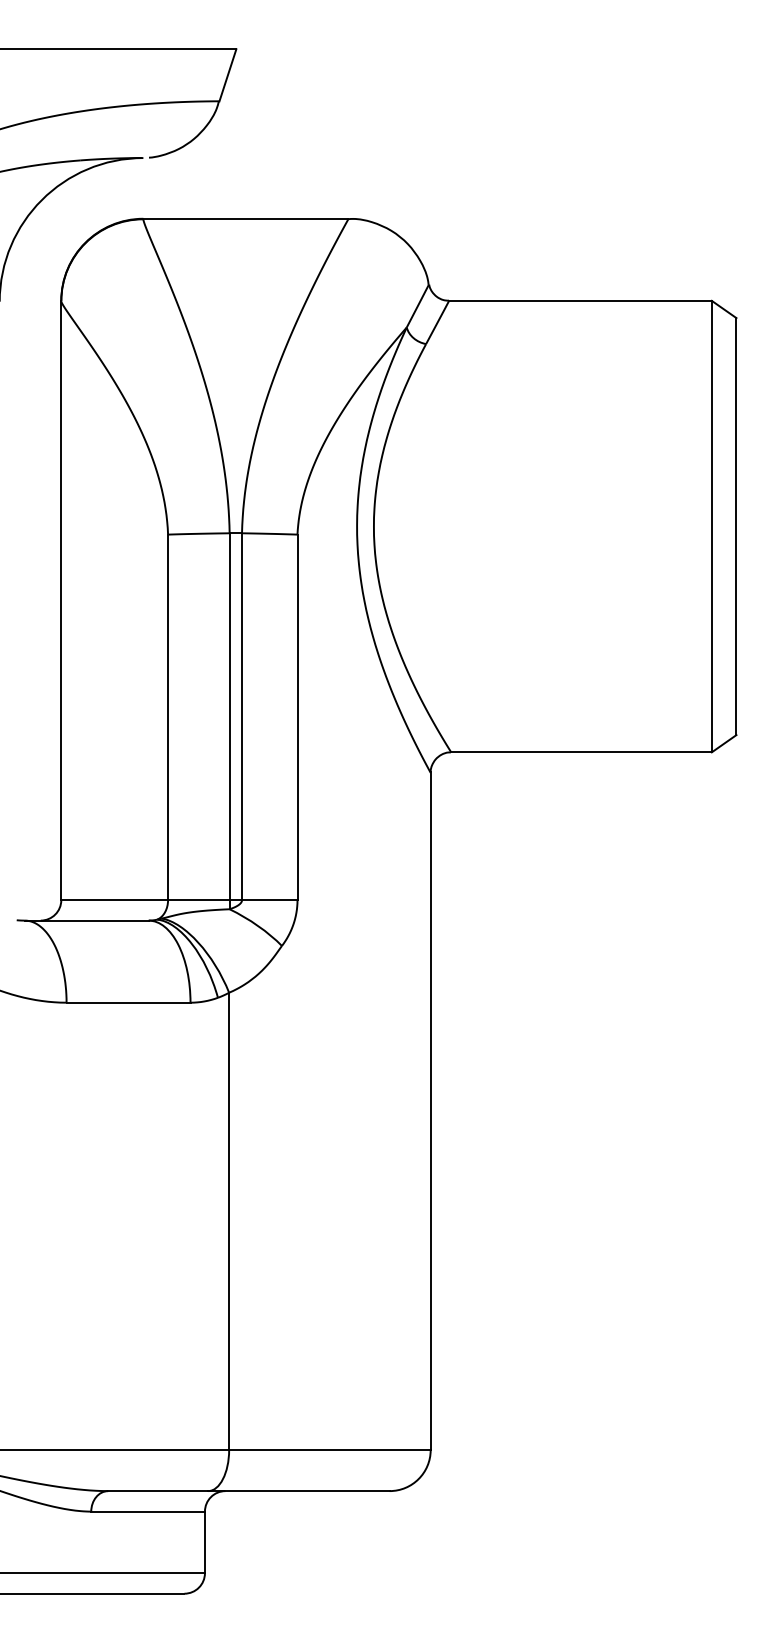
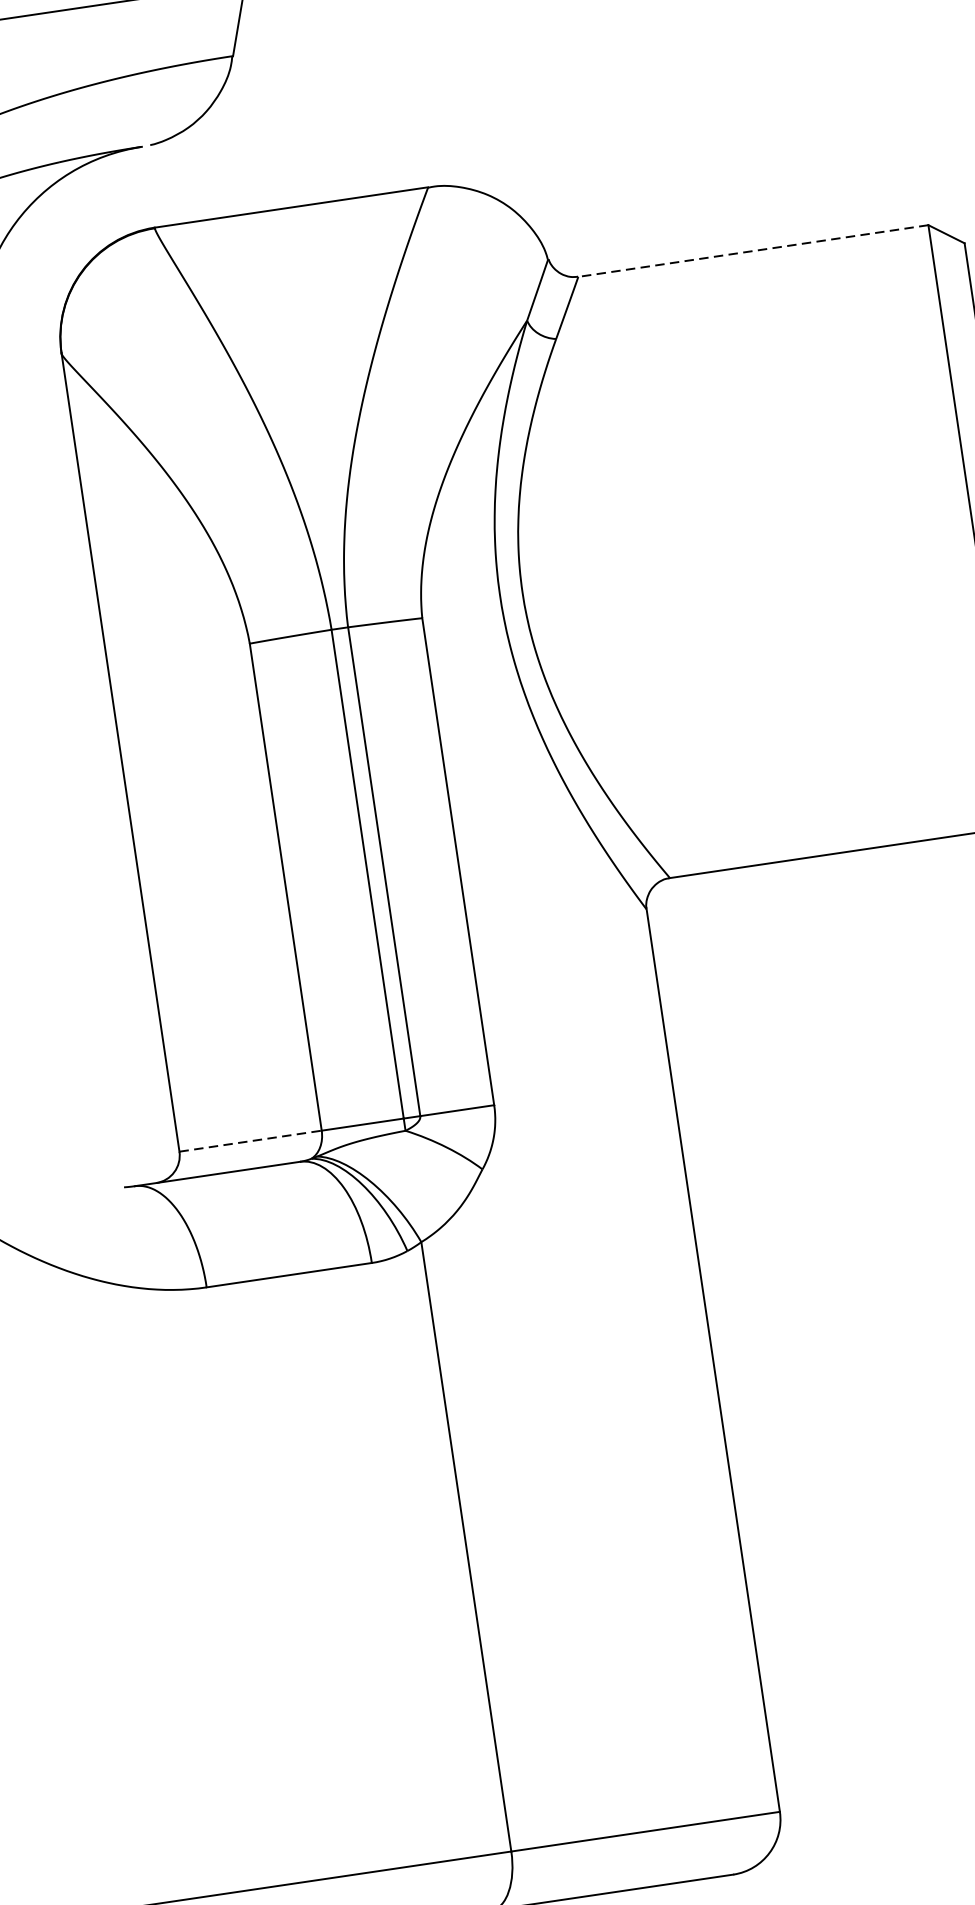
line: (579, 300) -> (751, 250), solid -> dashed
line: (115, 900) -> (251, 1141), solid -> dashed

